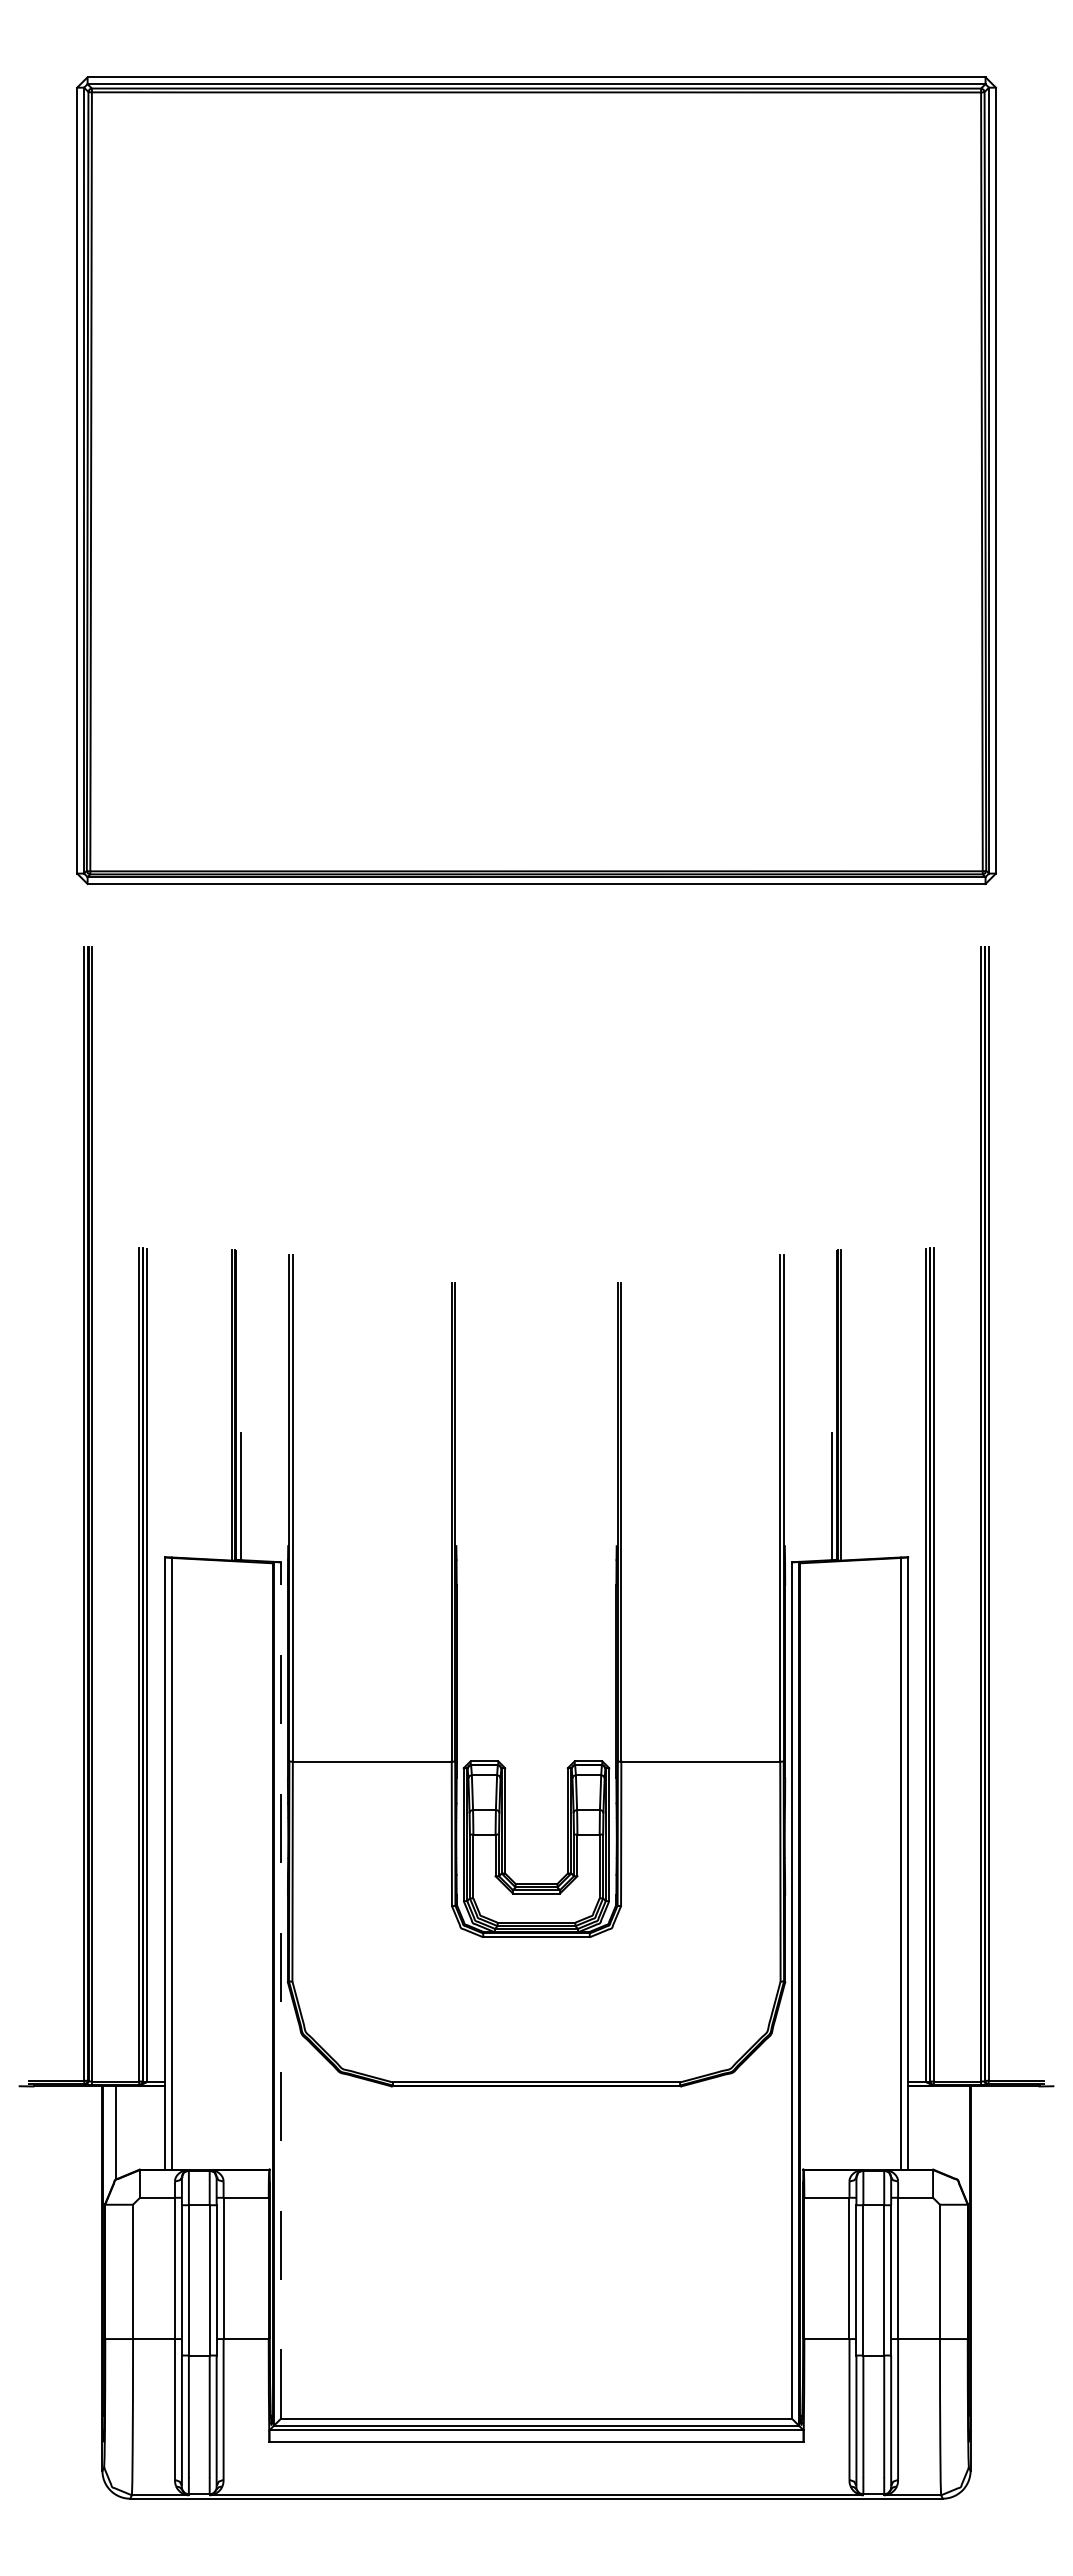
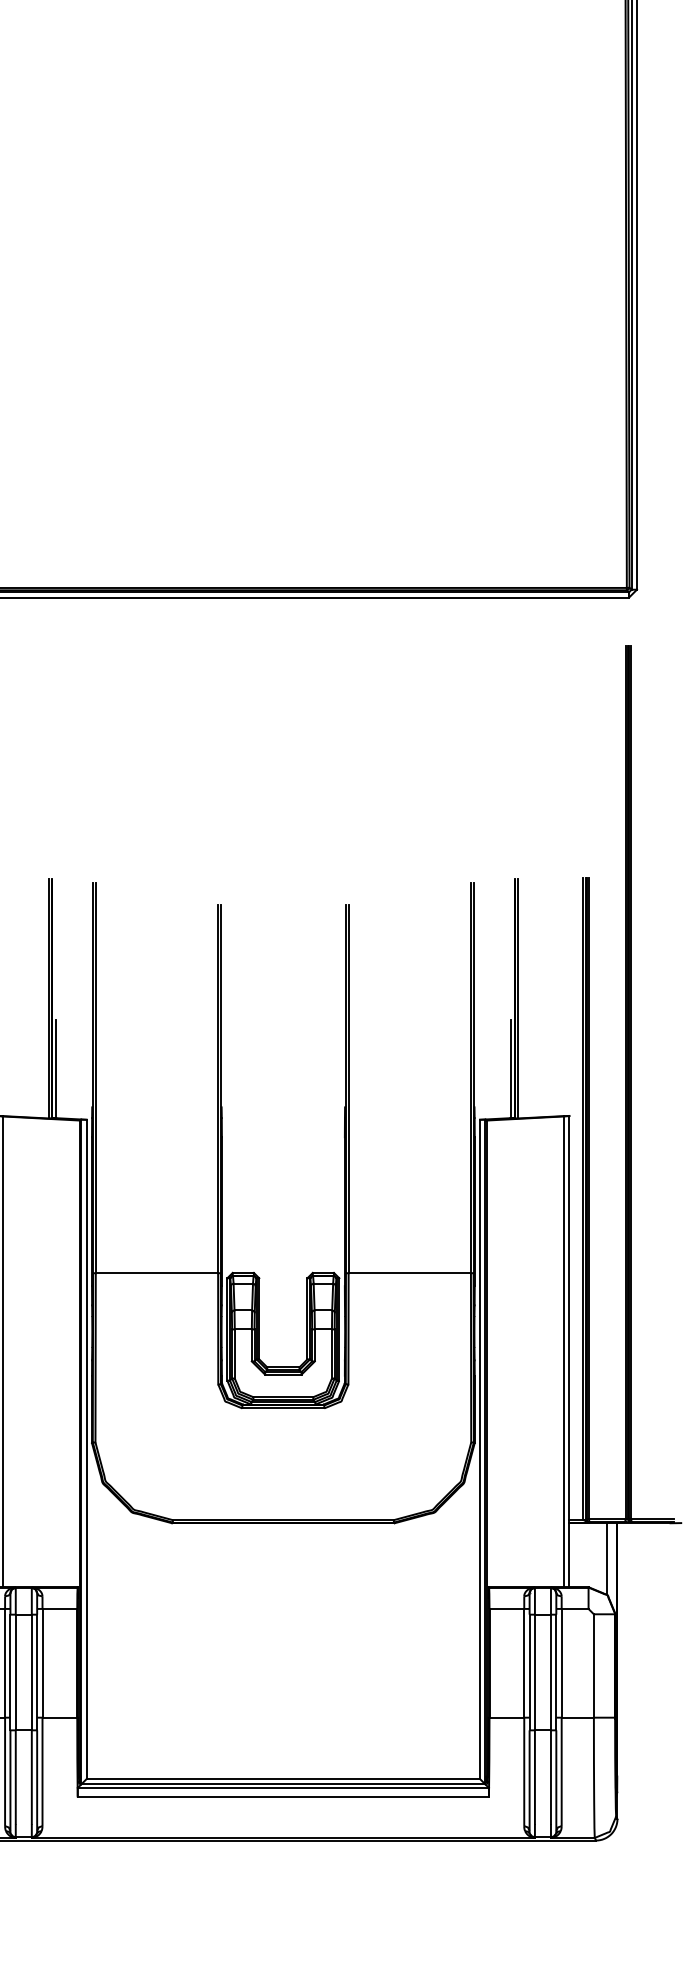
line: (280, 1990) -> (86, 1449), dashed -> solid
line: (956, 2132) -> (606, 1558), added

